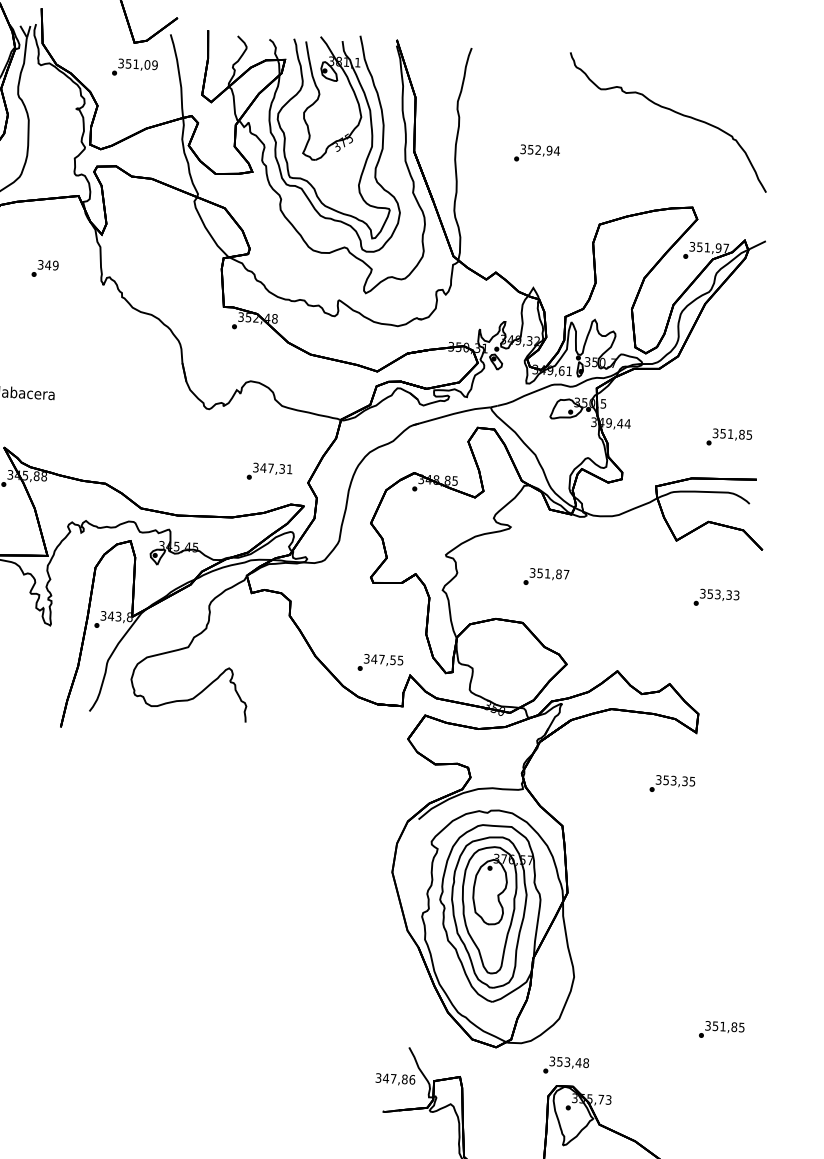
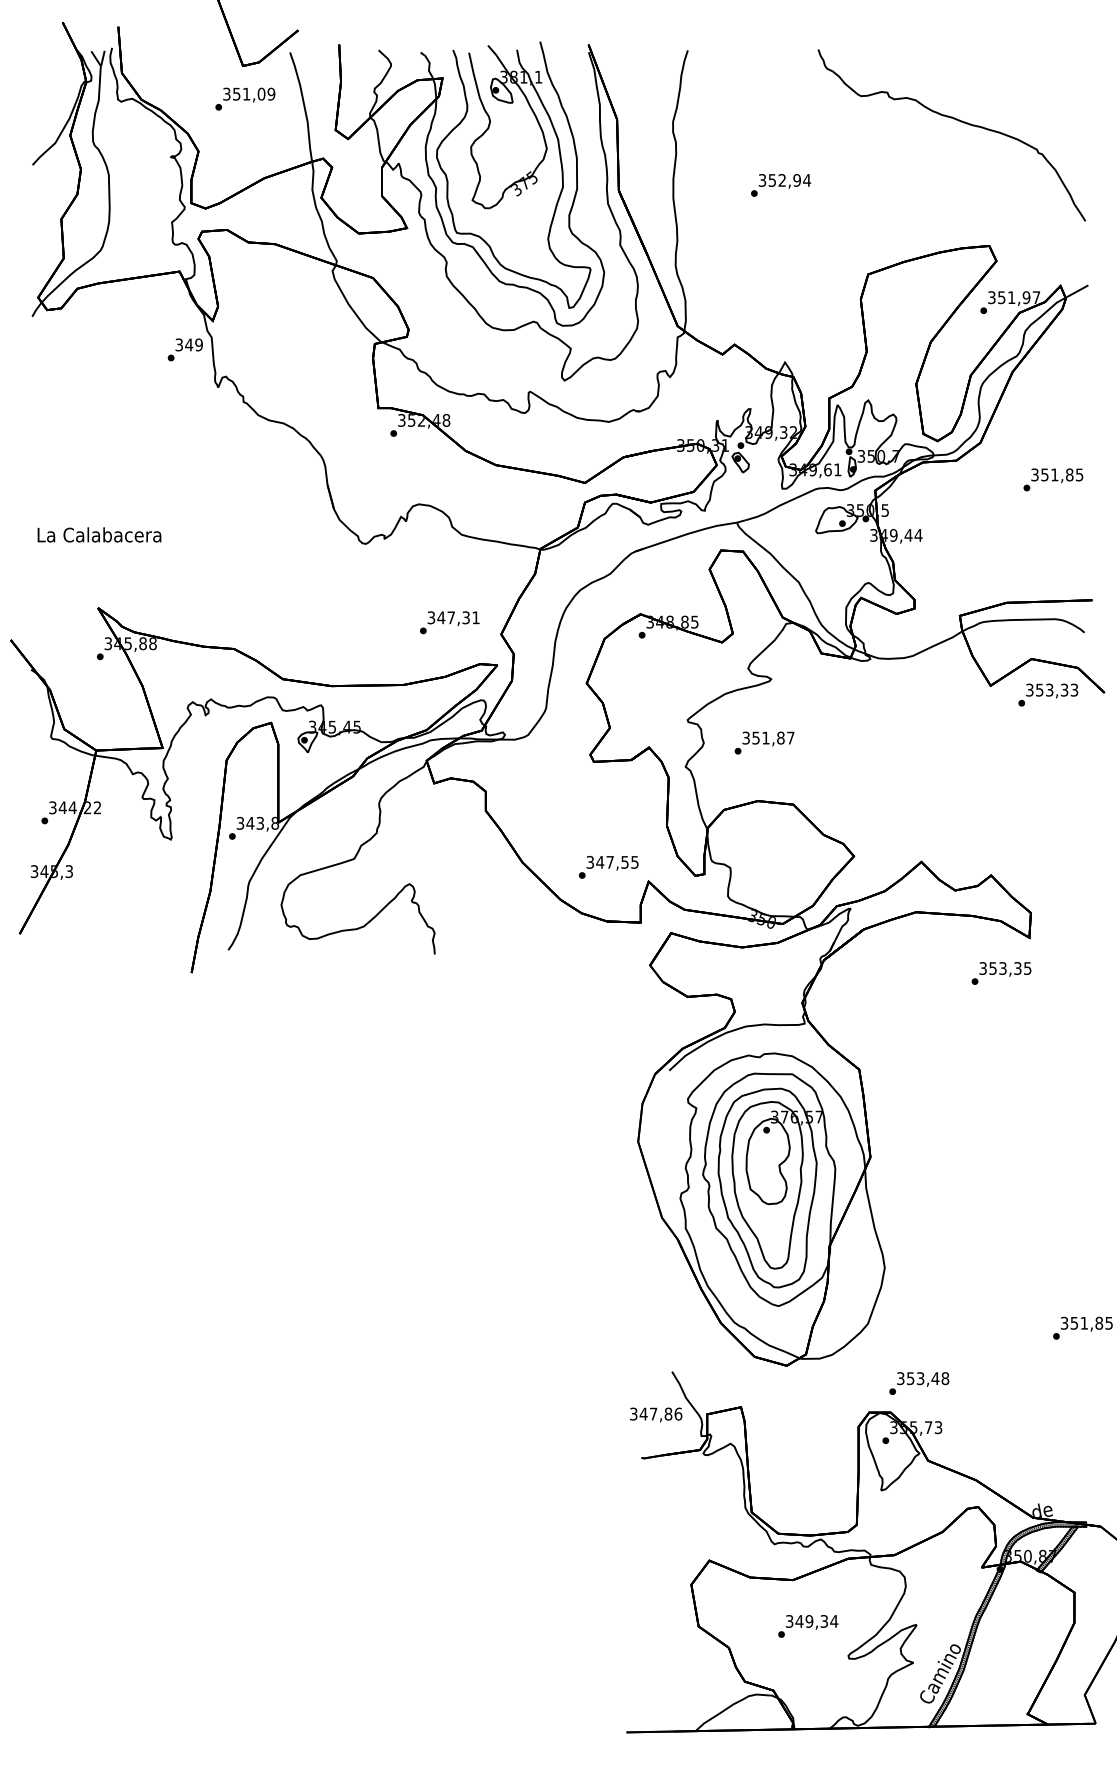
text: (44, 268) -> (184, 349), moved
text: (729, 437) -> (1053, 479), moved
text: (546, 576) -> (764, 742), moved
text: (716, 597) -> (1048, 694), moved
text: (672, 784) -> (1001, 973), moved
text: (566, 1065) -> (919, 1383), moved

